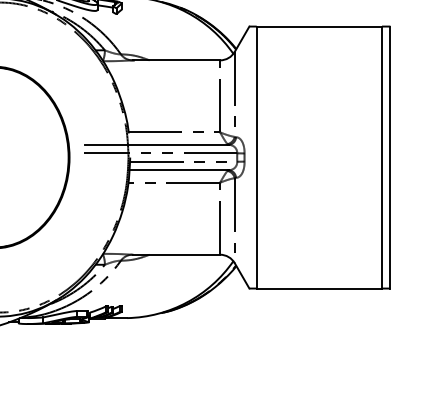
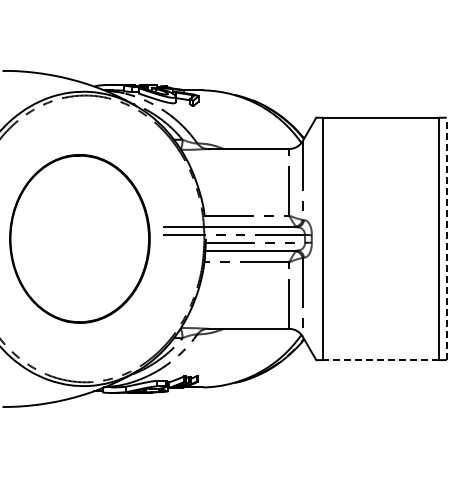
line: (390, 157) -> (446, 238), solid -> dashed
line: (319, 288) -> (381, 360), solid -> dashed

